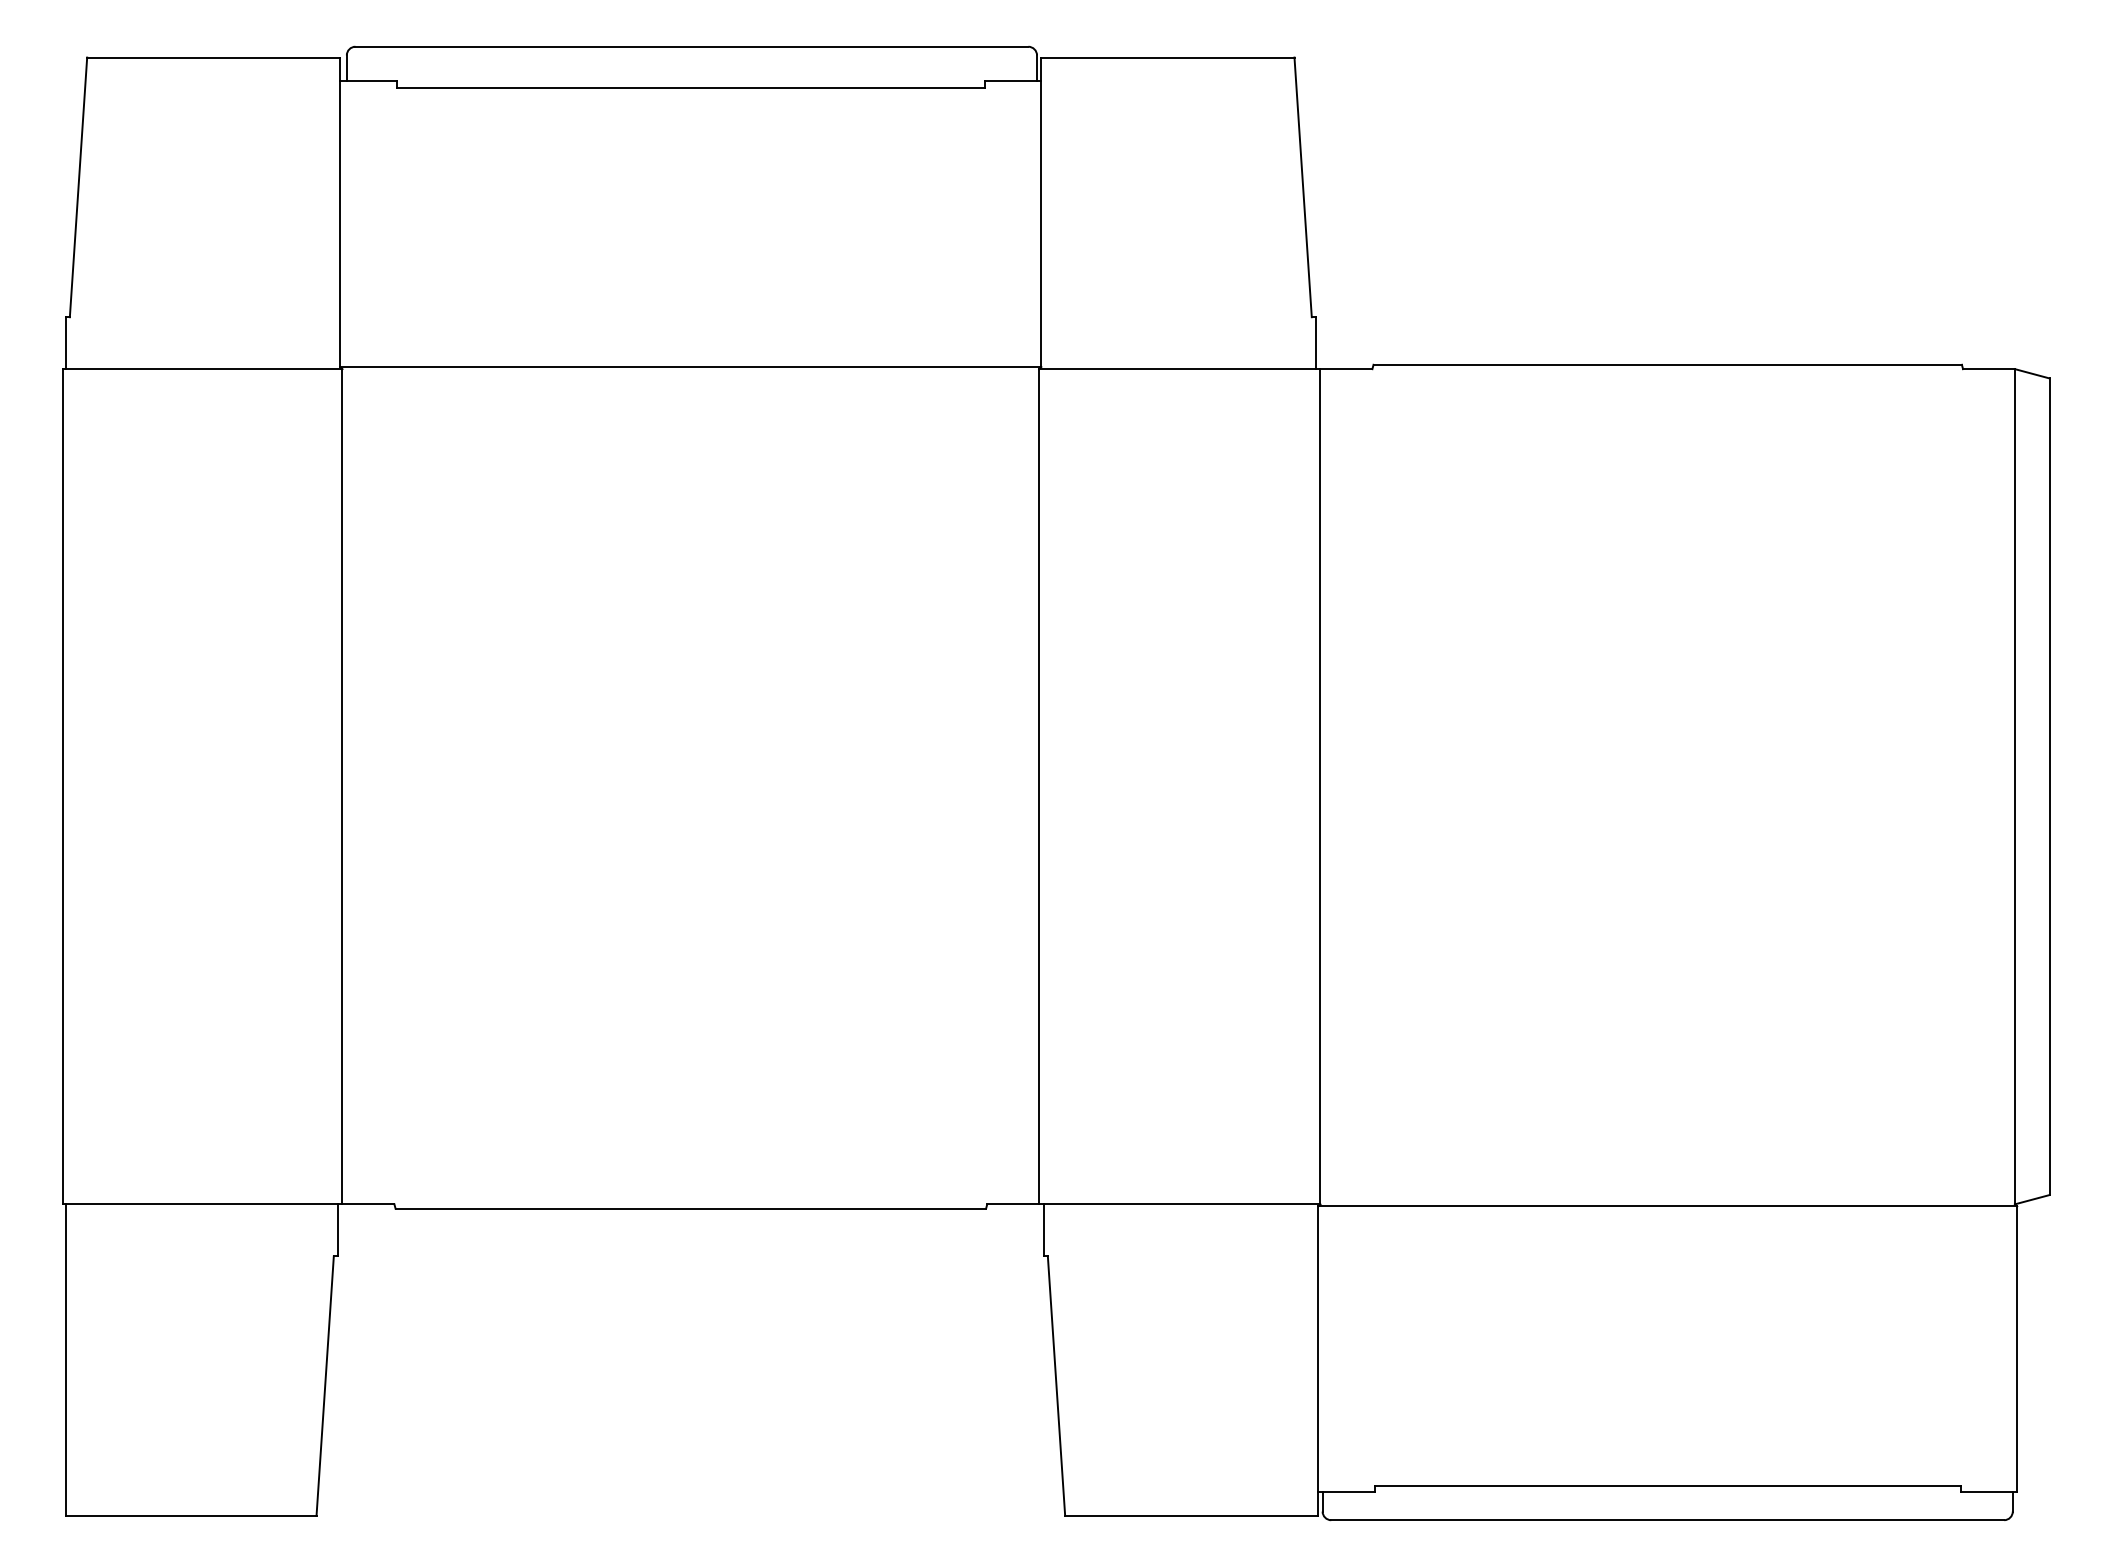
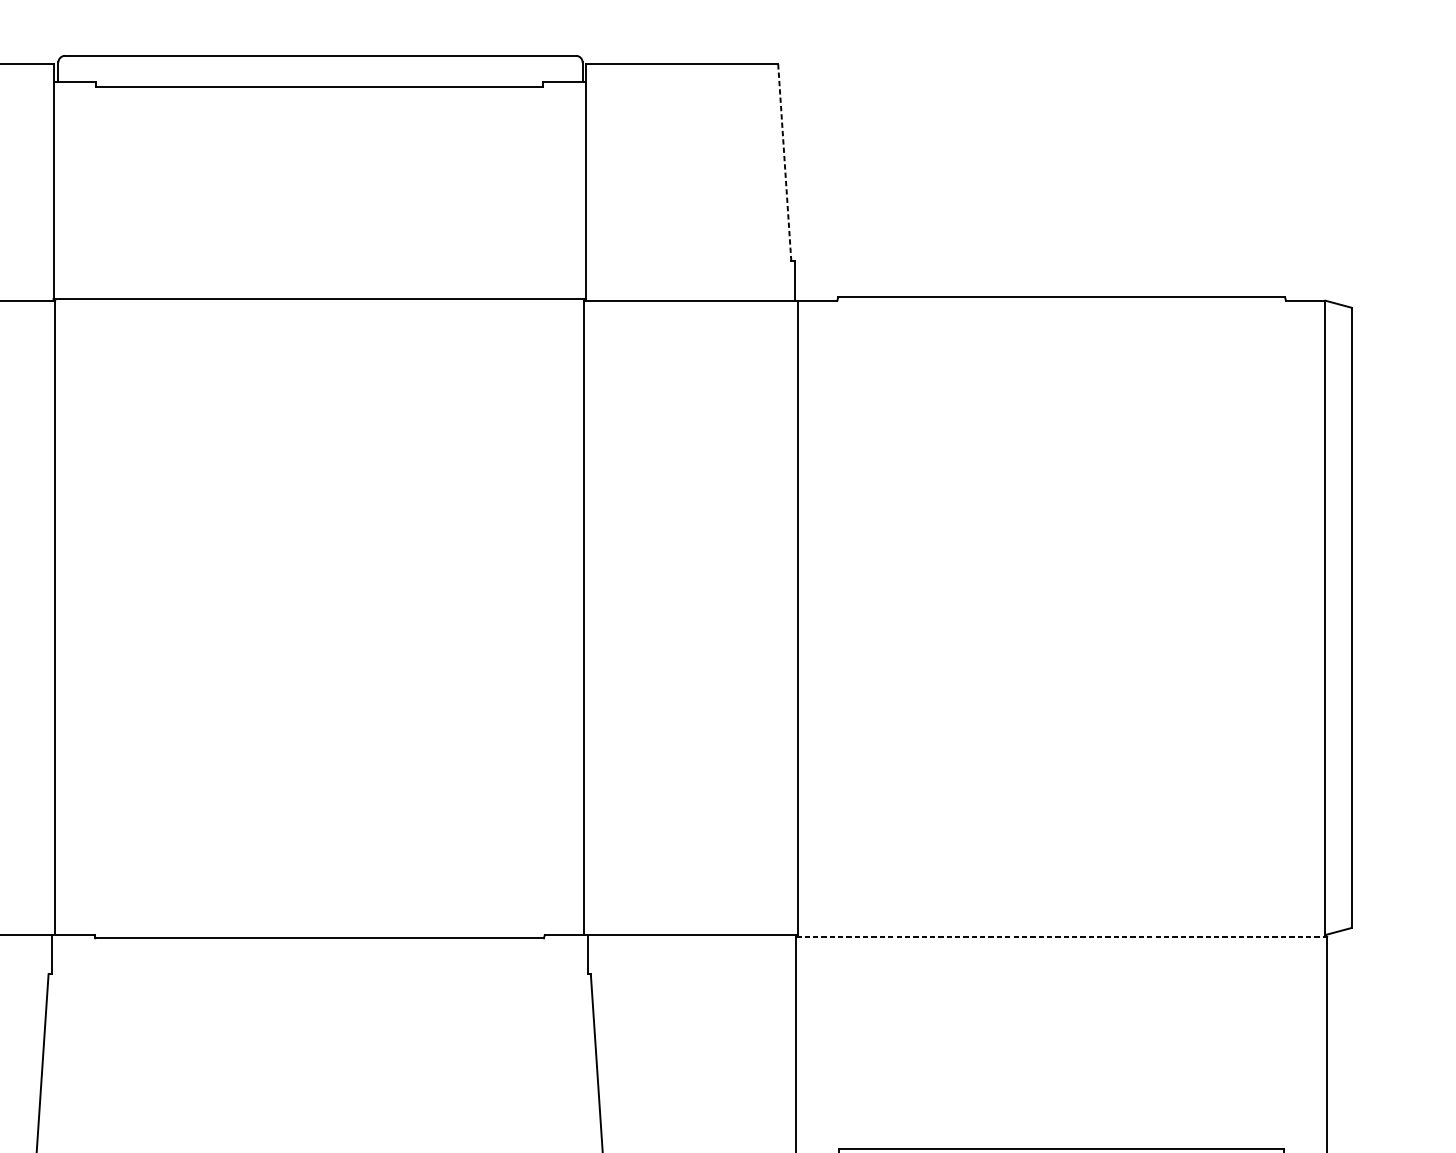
line: (1303, 186) -> (785, 161), solid -> dashed
line: (1668, 1206) -> (1062, 936), solid -> dashed

